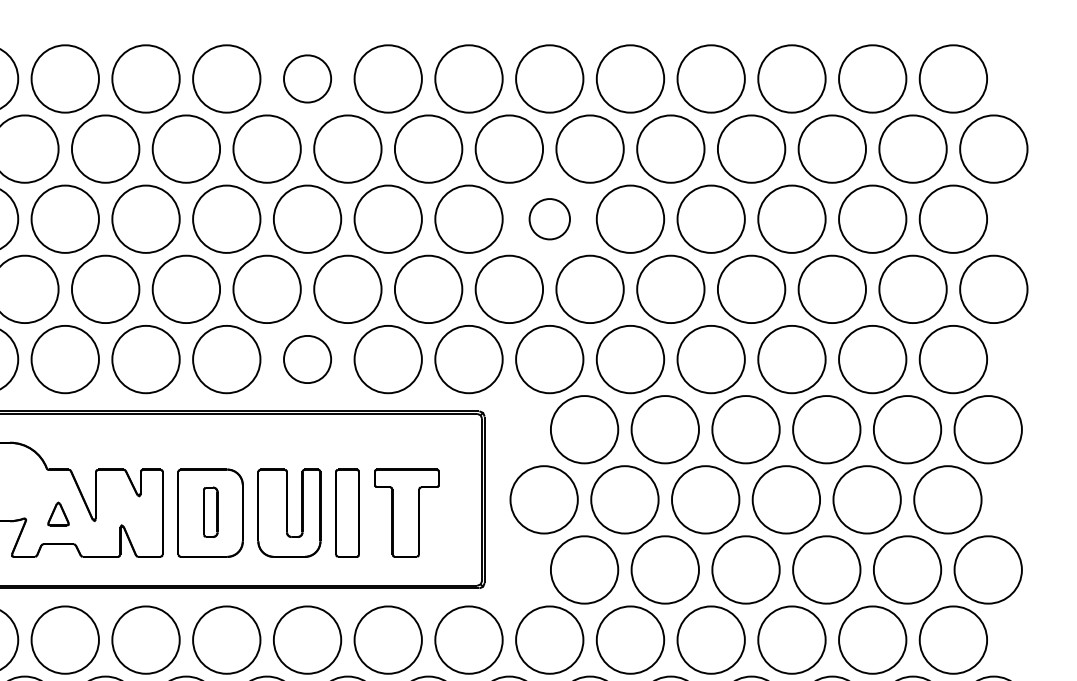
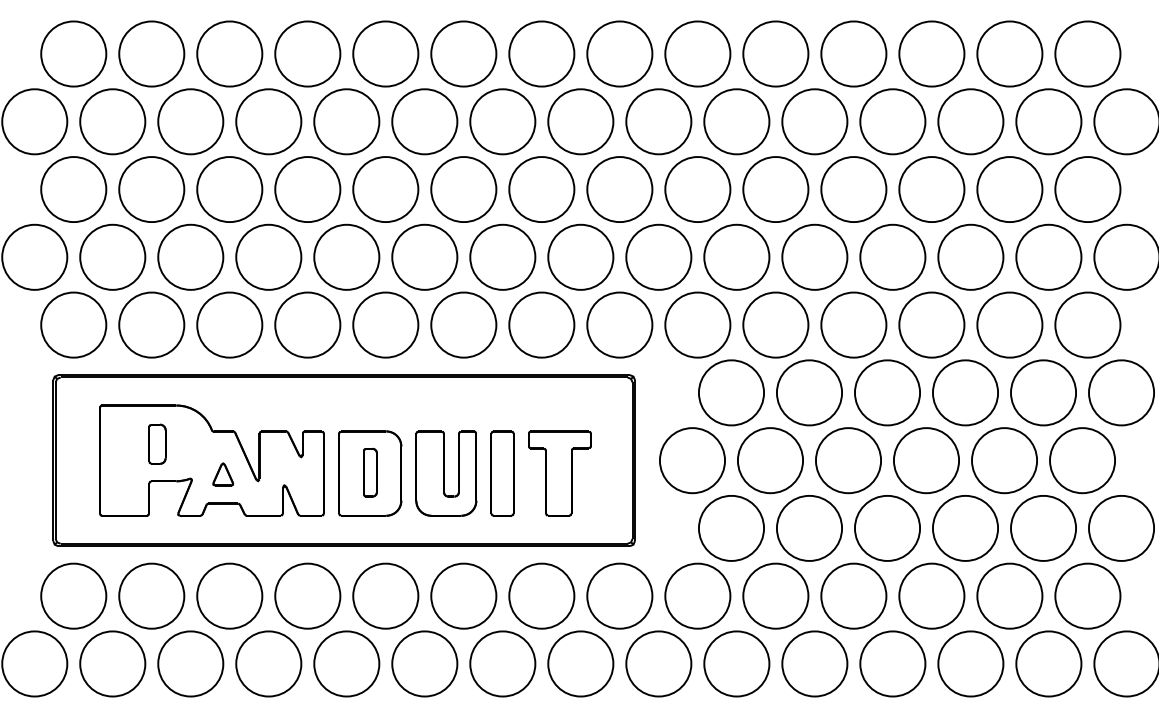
part: (307, 78) -> (463, 53), size x1.43
part: (549, 219) -> (697, 189), size x1.67
part: (307, 358) -> (463, 324), size x1.43

